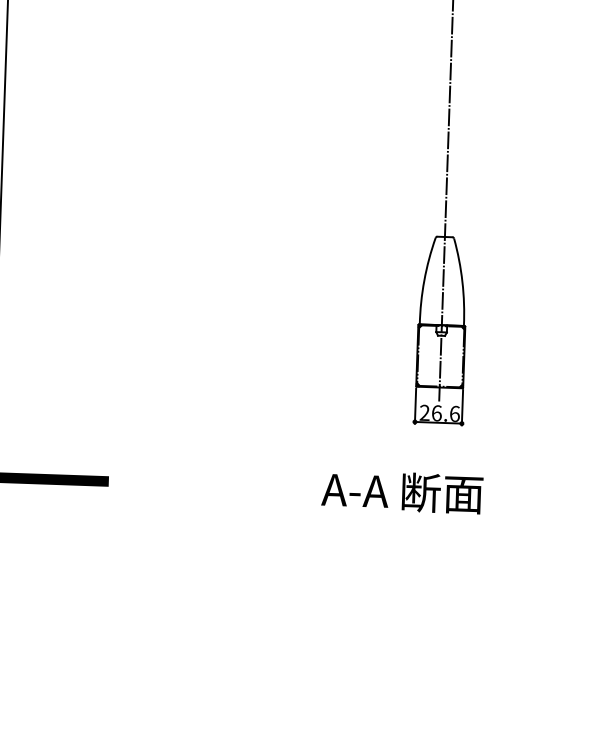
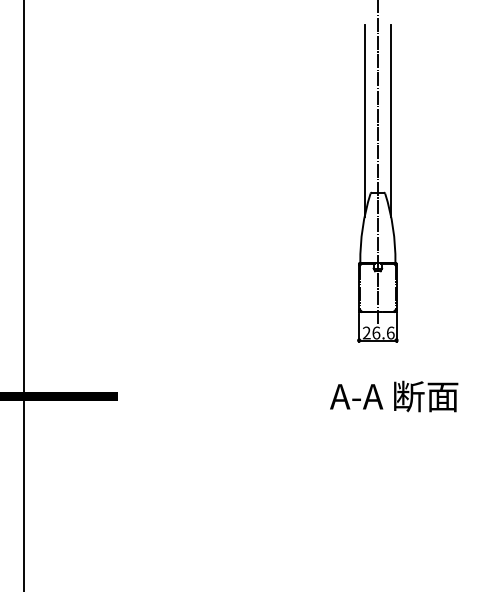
line: (431, 145) -> (364, 120), added
line: (465, 146) -> (391, 120), added
text: (402, 492) -> (394, 396), moved

